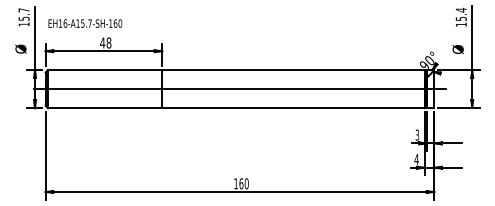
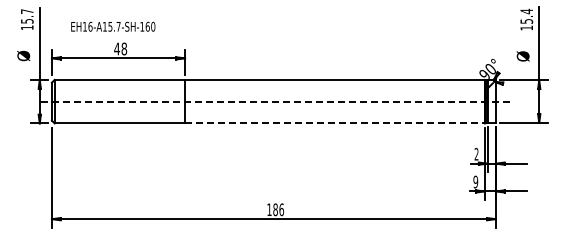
text: (85, 23) -> (113, 26), moved
line: (239, 88) -> (273, 101), solid -> dashed
line: (293, 108) -> (334, 123), solid -> dashed
text: (417, 135) -> (476, 154), 3 -> 2
text: (416, 159) -> (475, 181), 4 -> 9
text: (243, 183) -> (278, 209), 160 -> 186

